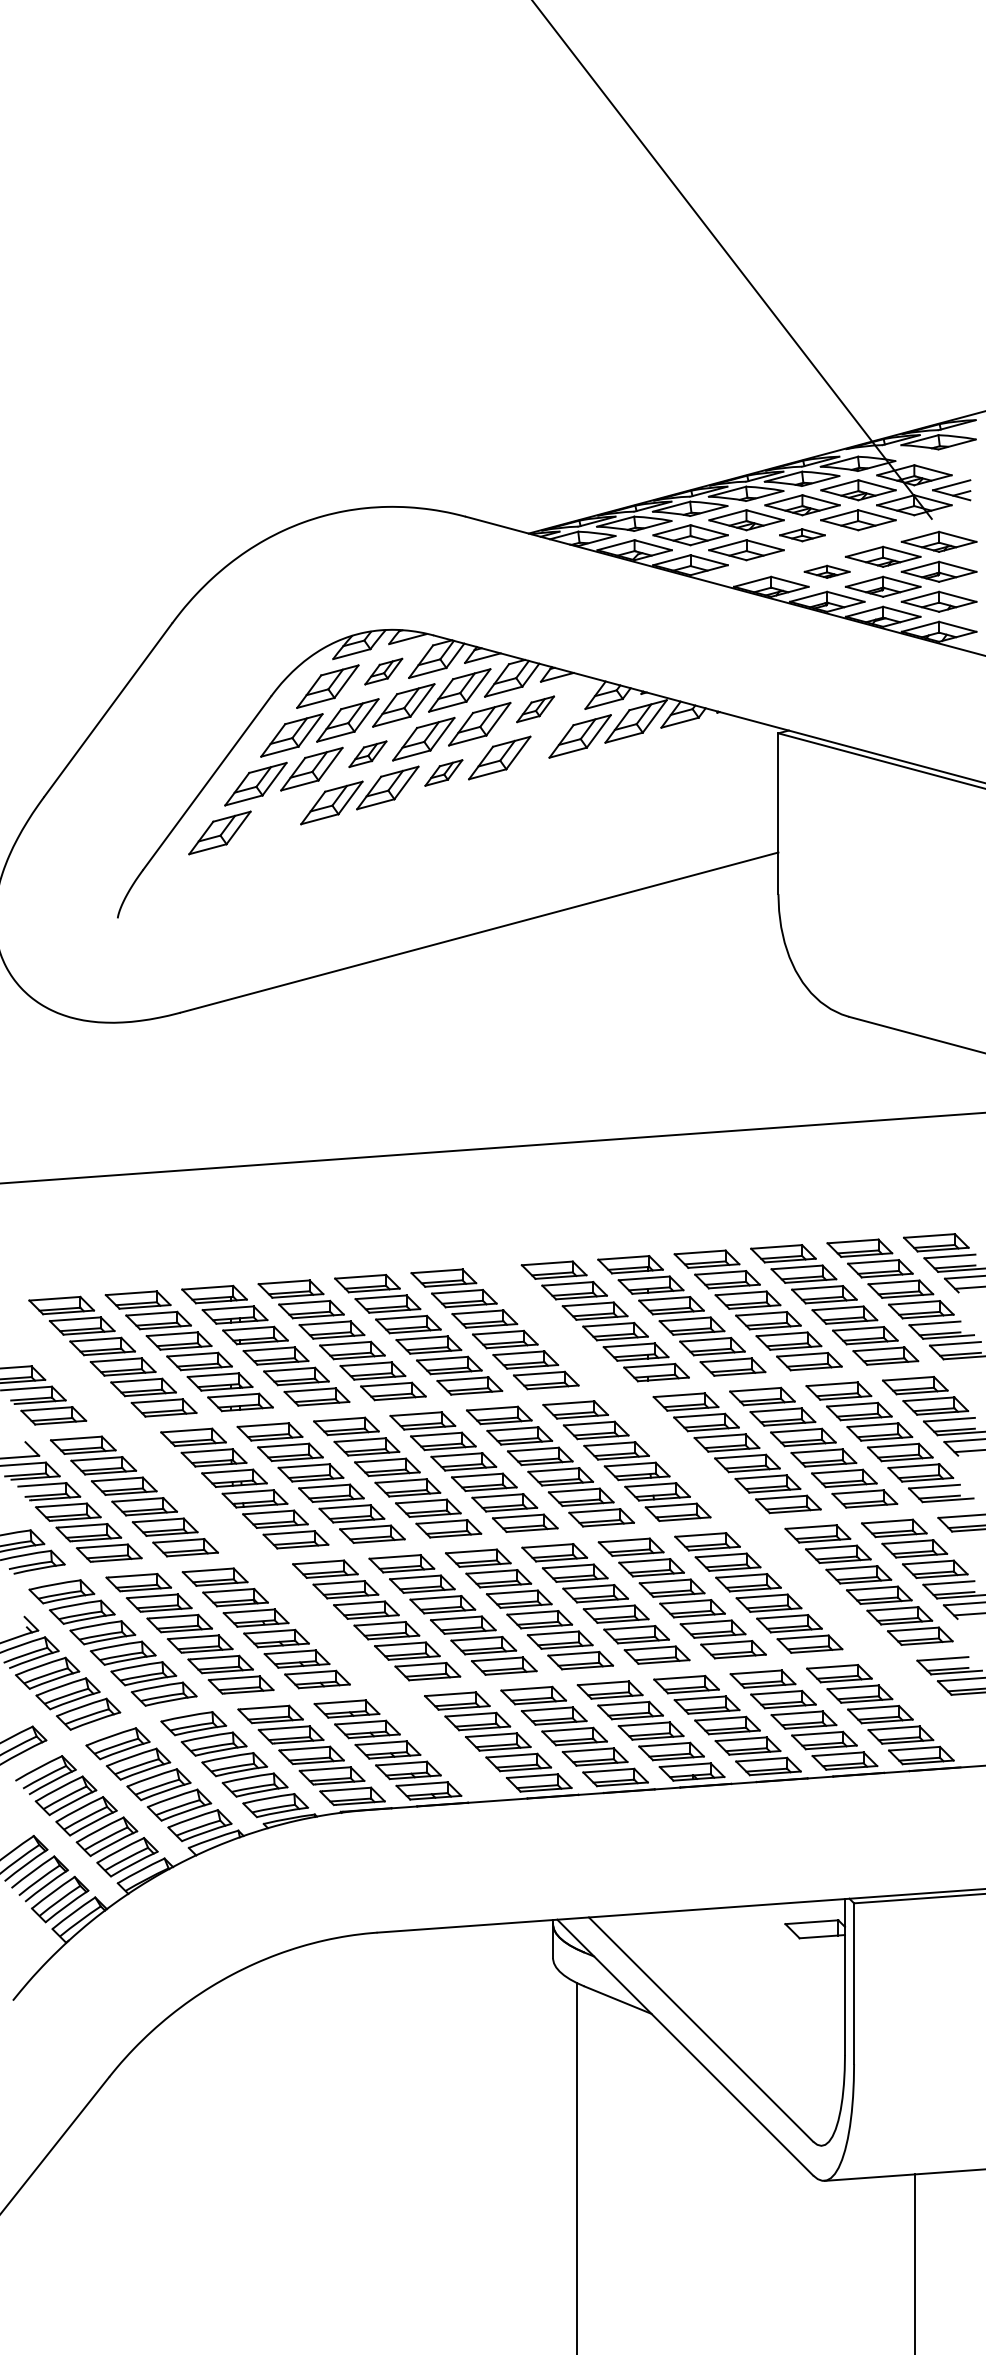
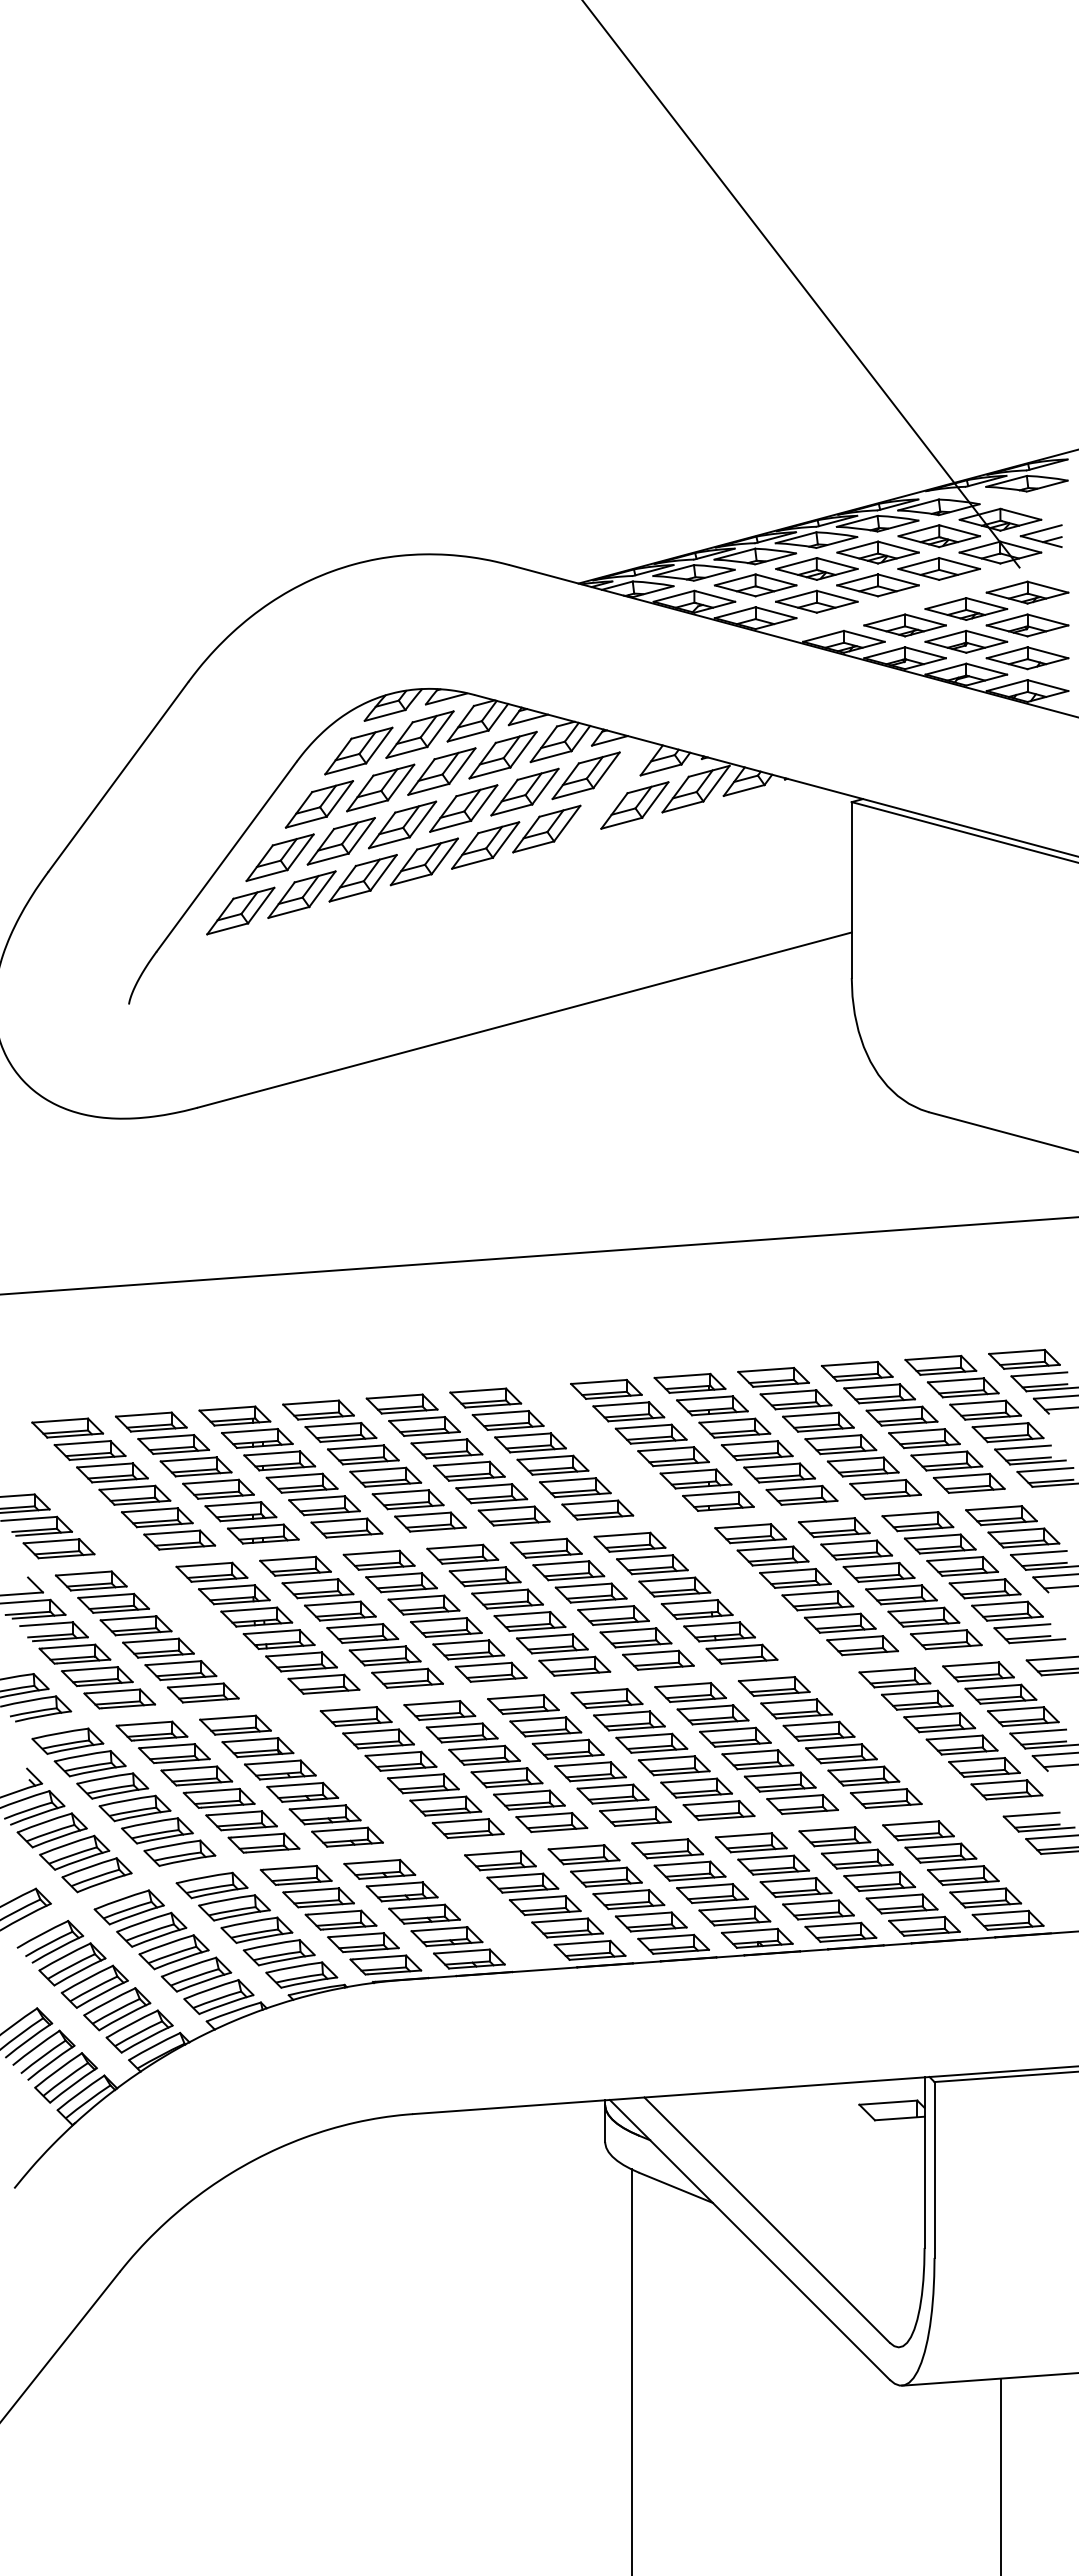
part: (801, 535) -> (877, 585), size x1.67
part: (826, 571) -> (904, 625), size x1.67
part: (383, 671) -> (419, 734), size x1.67
part: (535, 709) -> (585, 775), size x1.67
part: (367, 753) -> (402, 824), size x1.67
part: (443, 773) -> (485, 845), size x1.67
part: (275, 817) -> (301, 894), added

